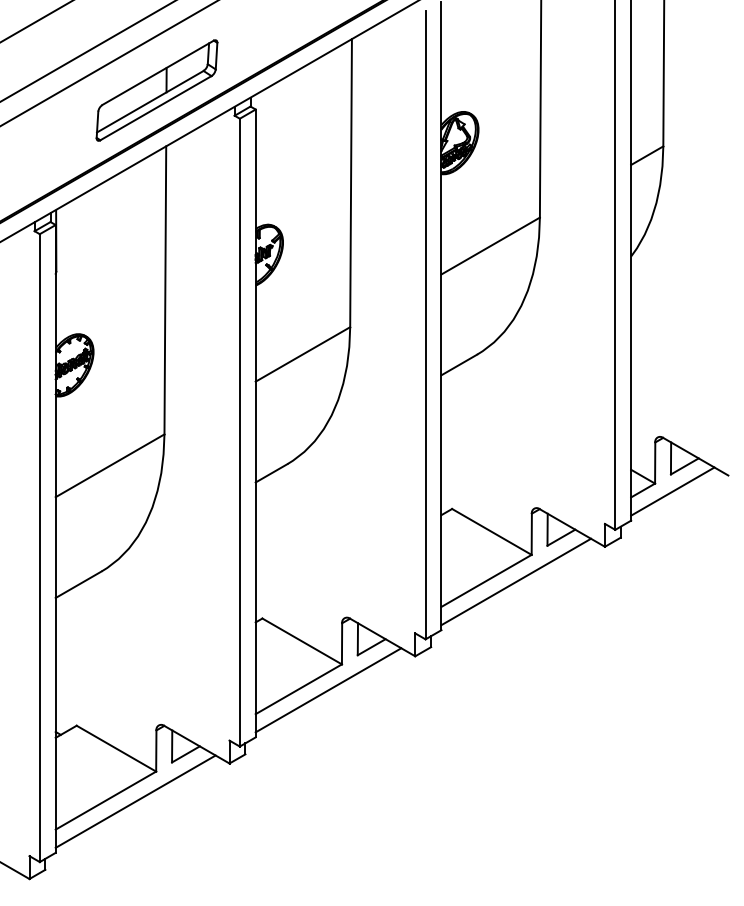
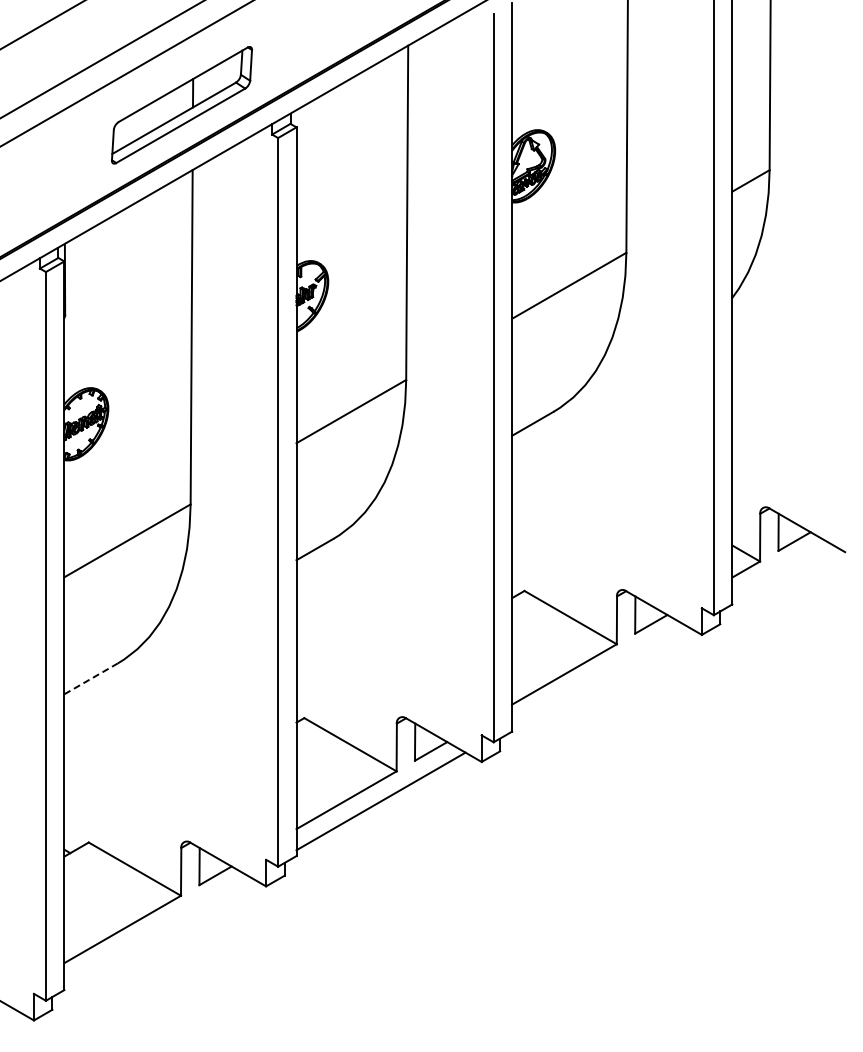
line: (672, 491) -> (780, 570), removed
line: (515, 581) -> (598, 675), removed
line: (79, 584) -> (91, 678), solid -> dashed
line: (135, 801) -> (156, 930), removed

